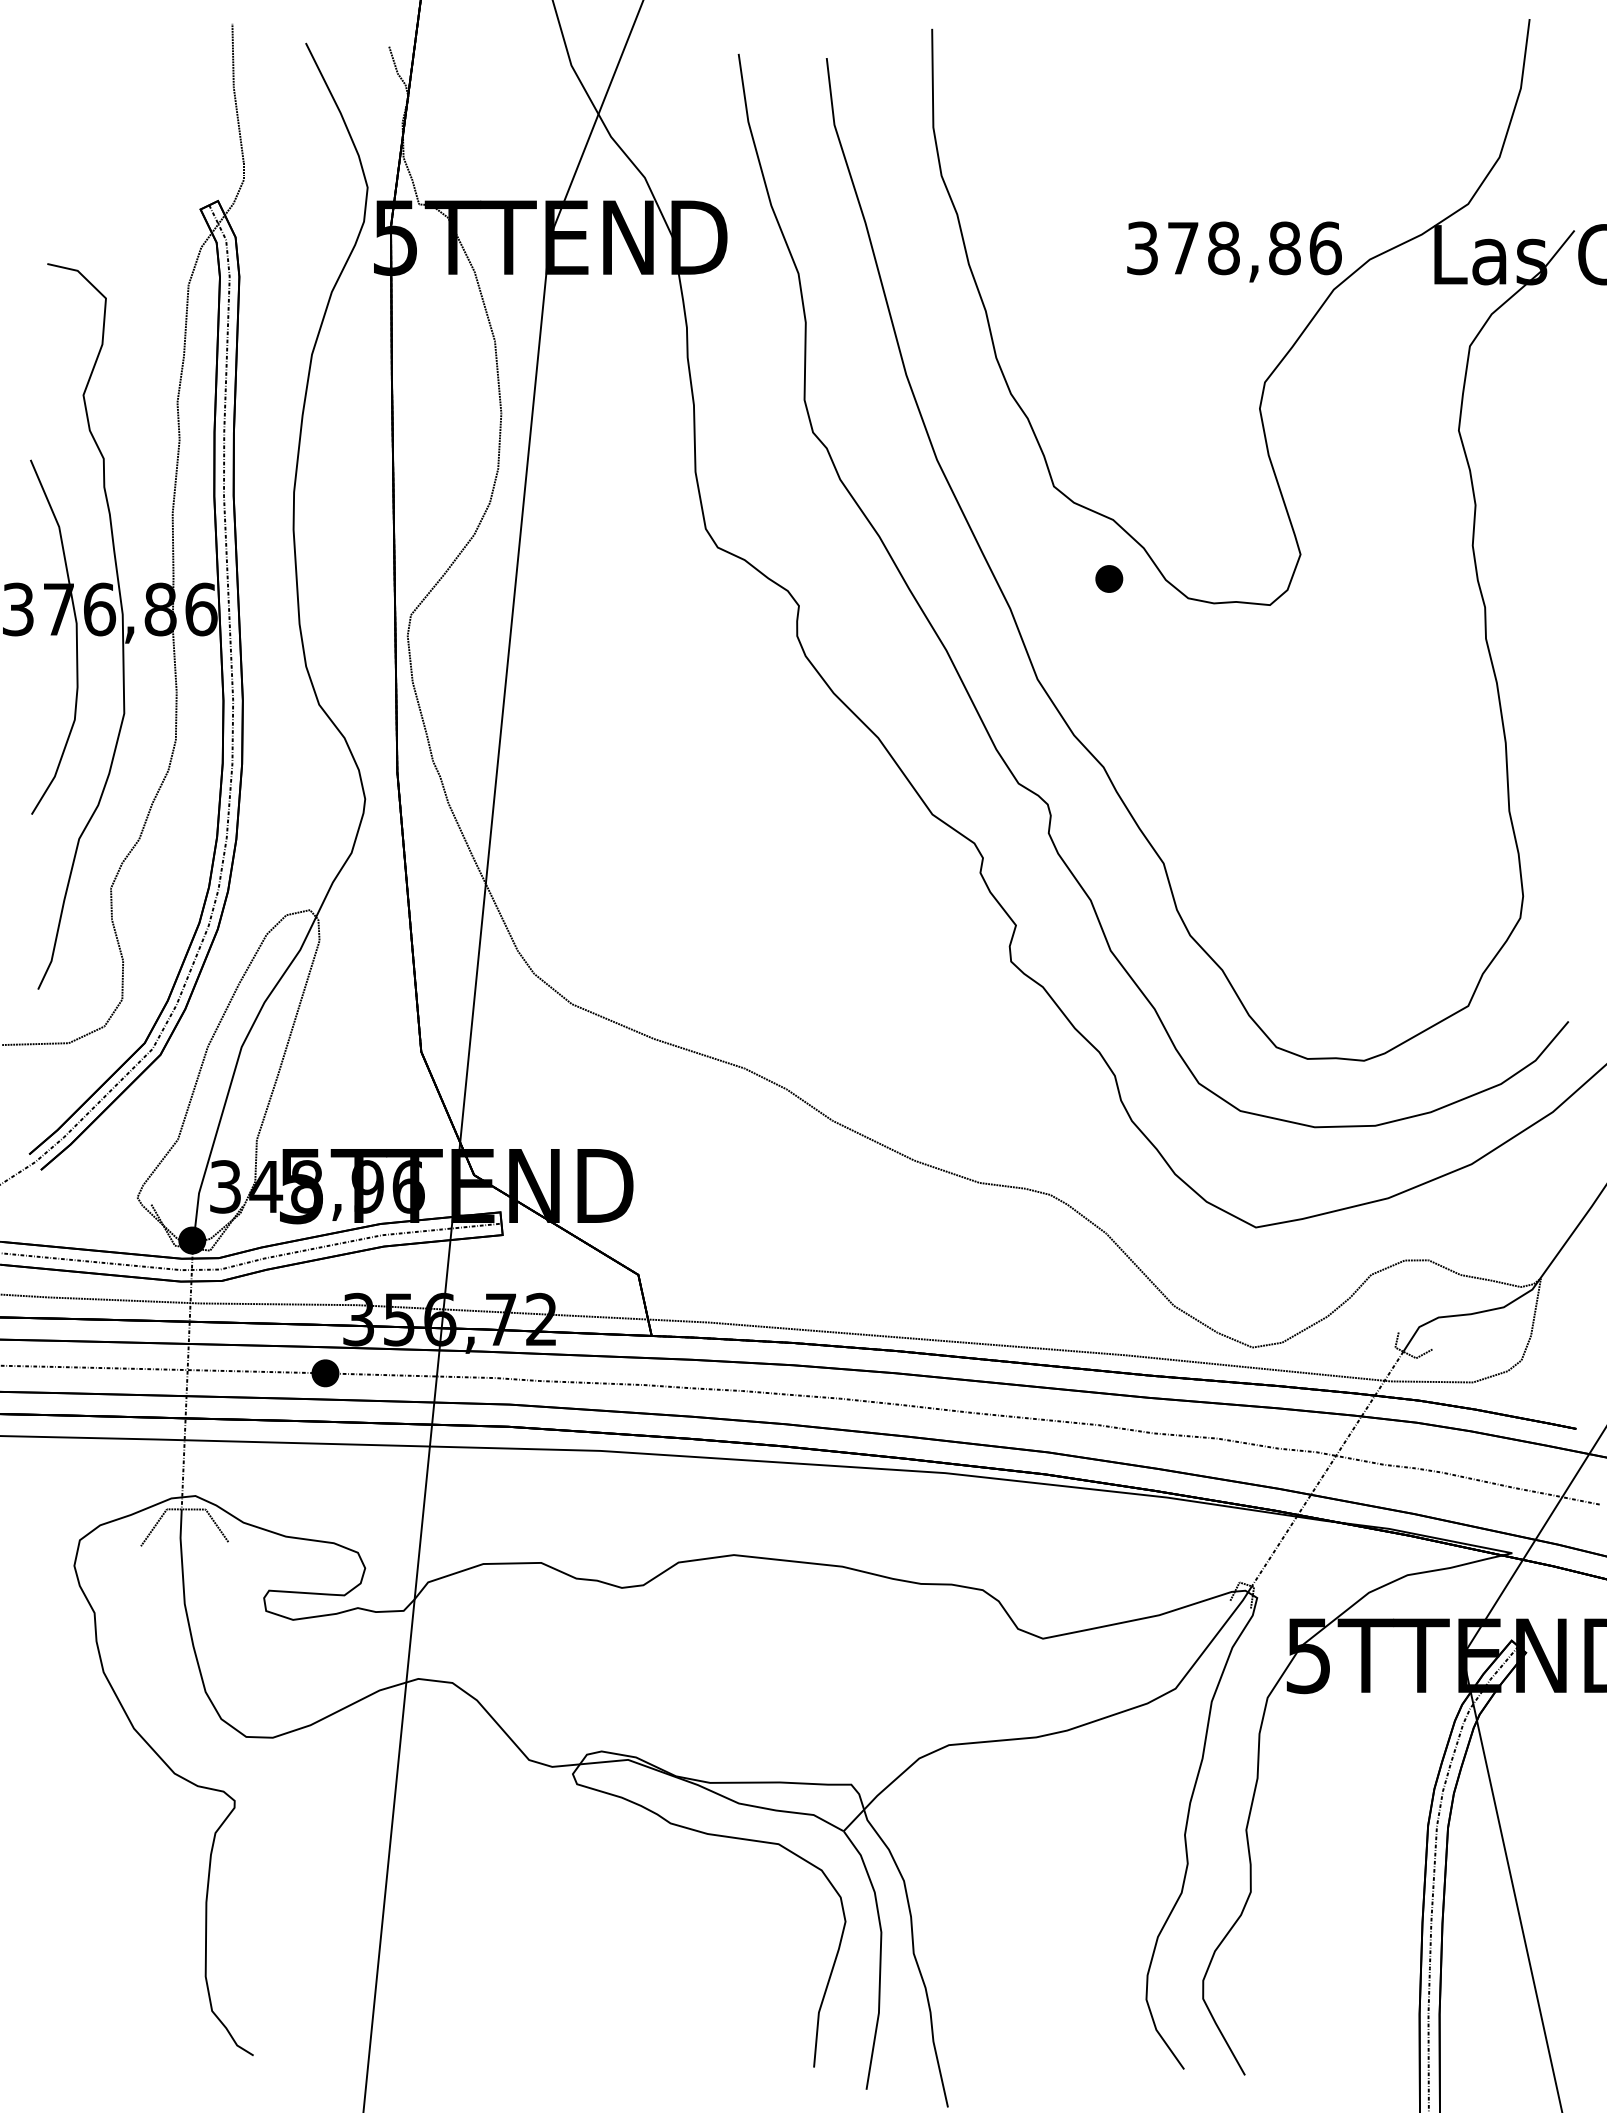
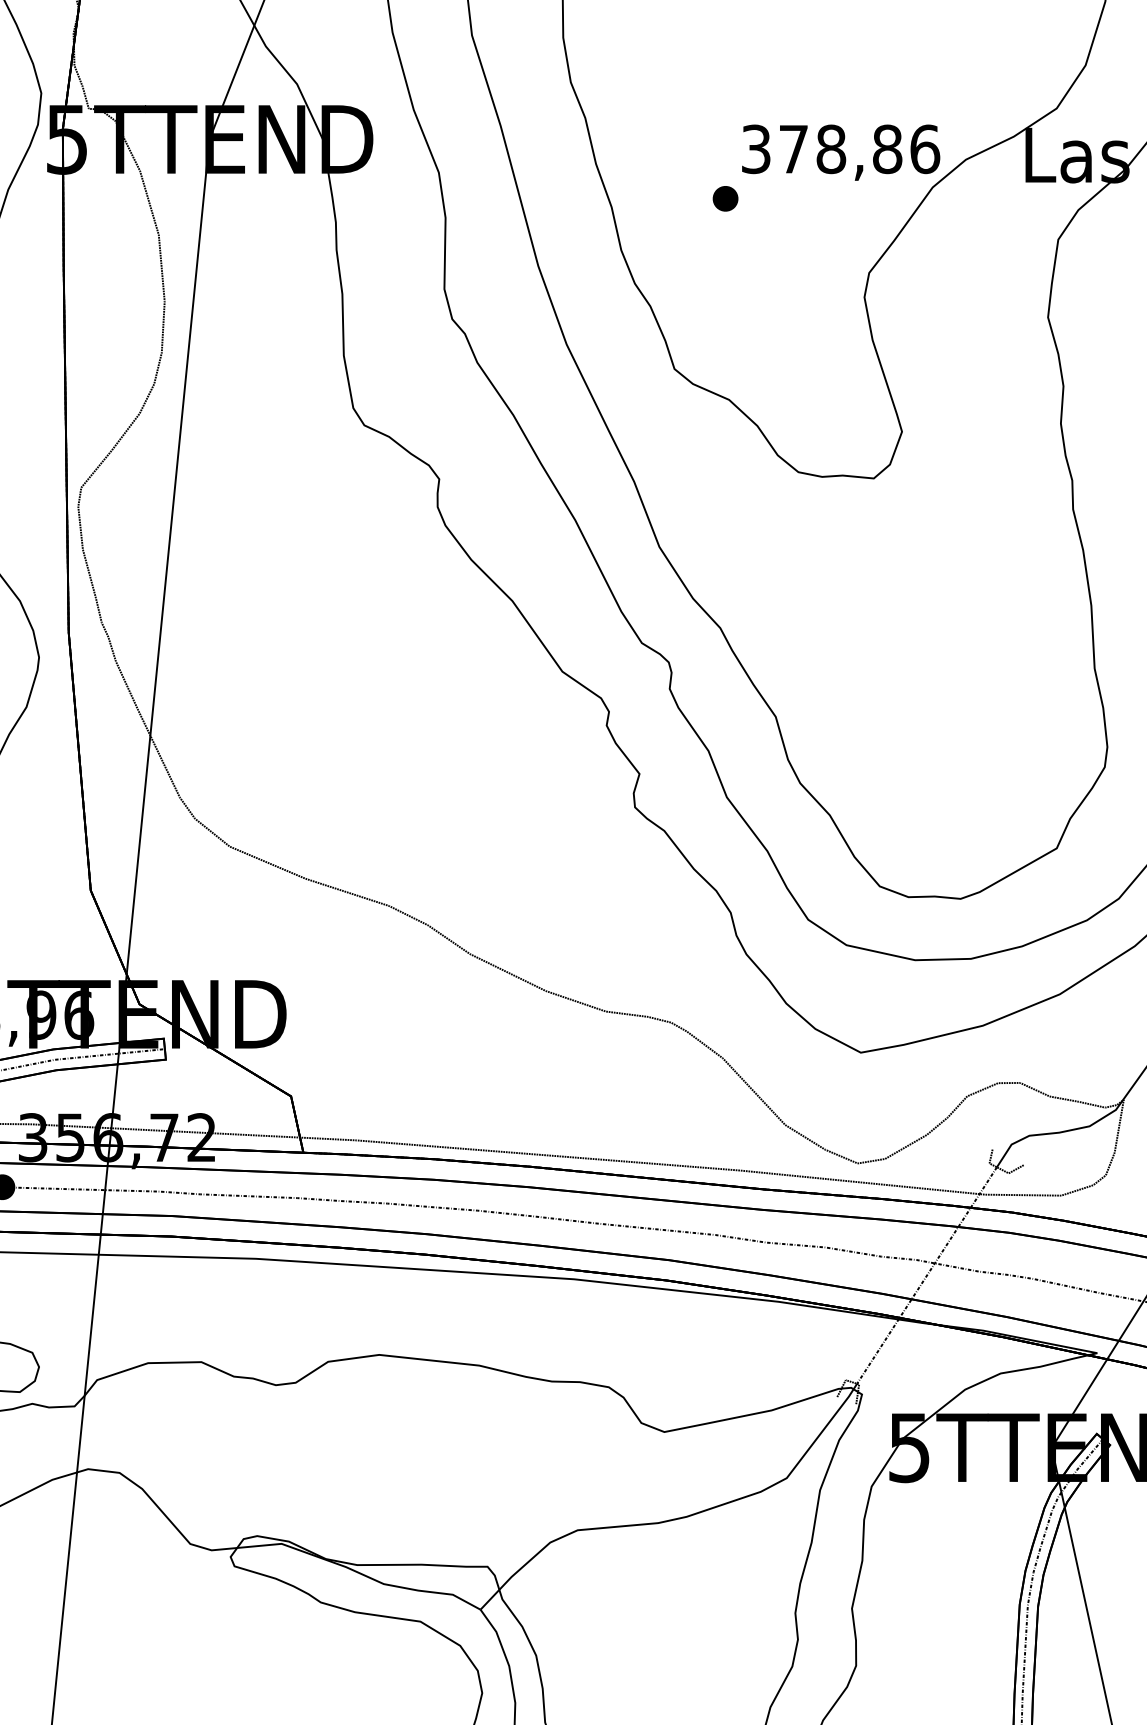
part: (1109, 578) -> (725, 198), moved

